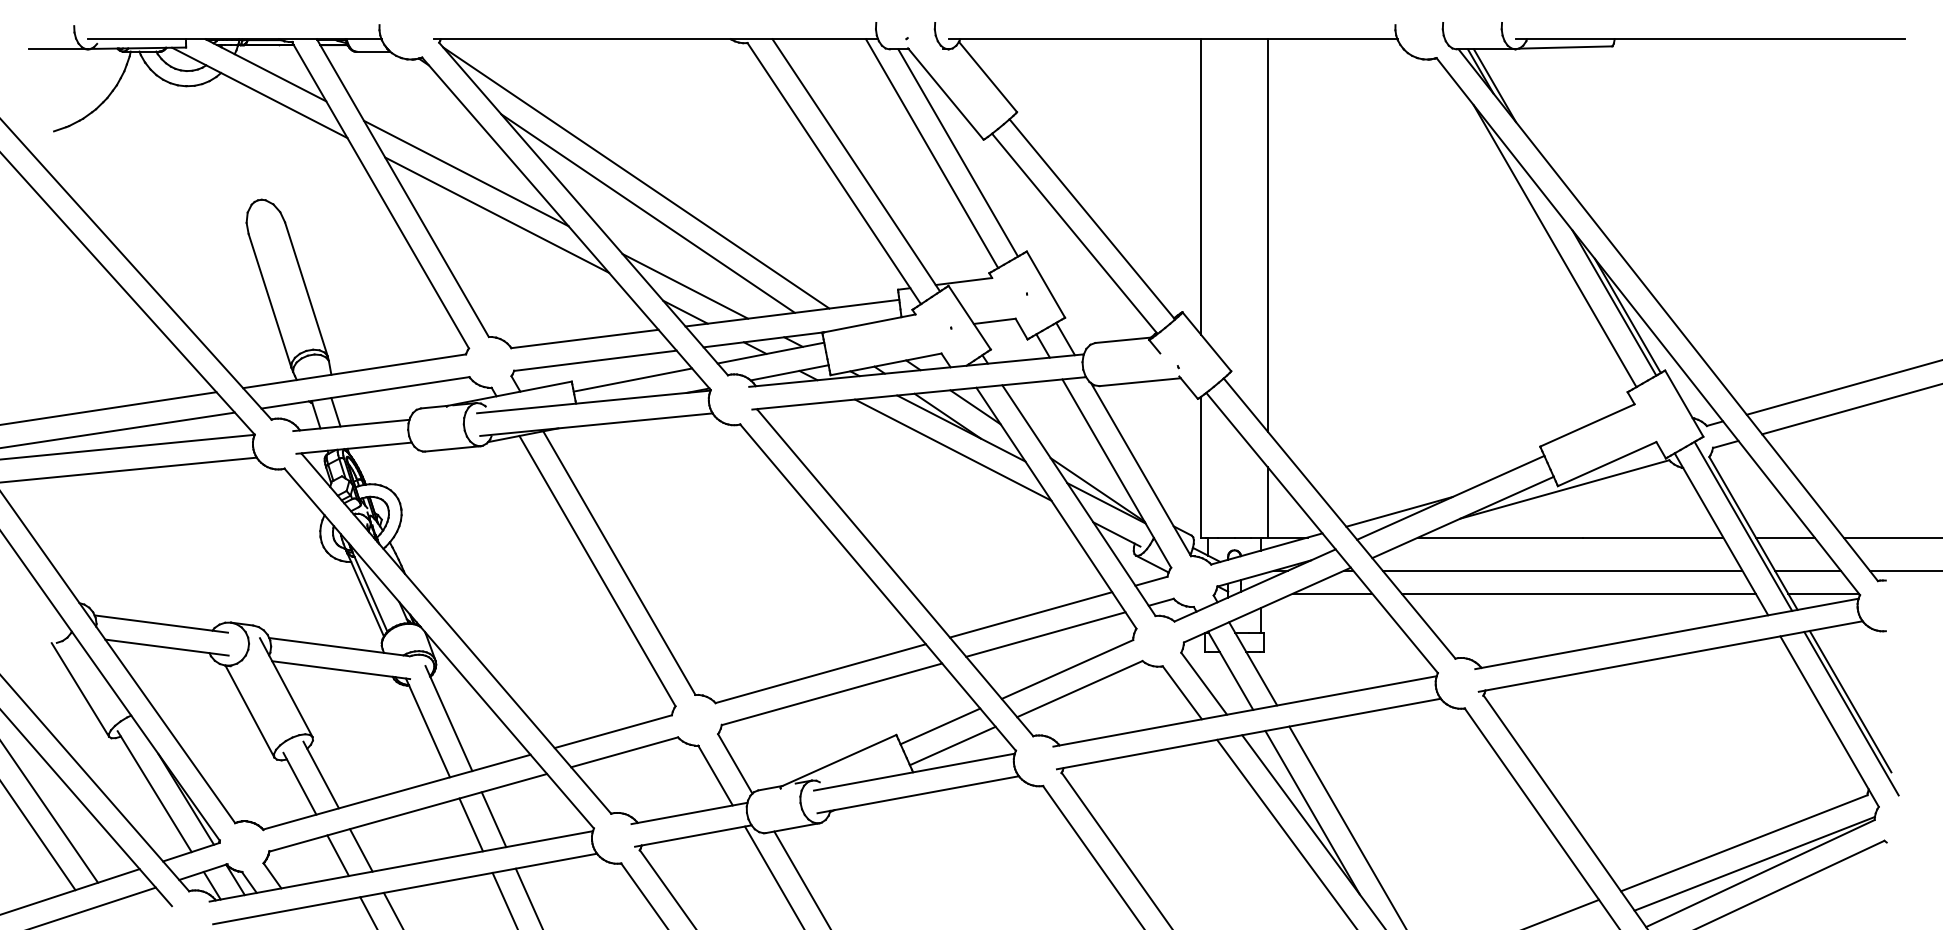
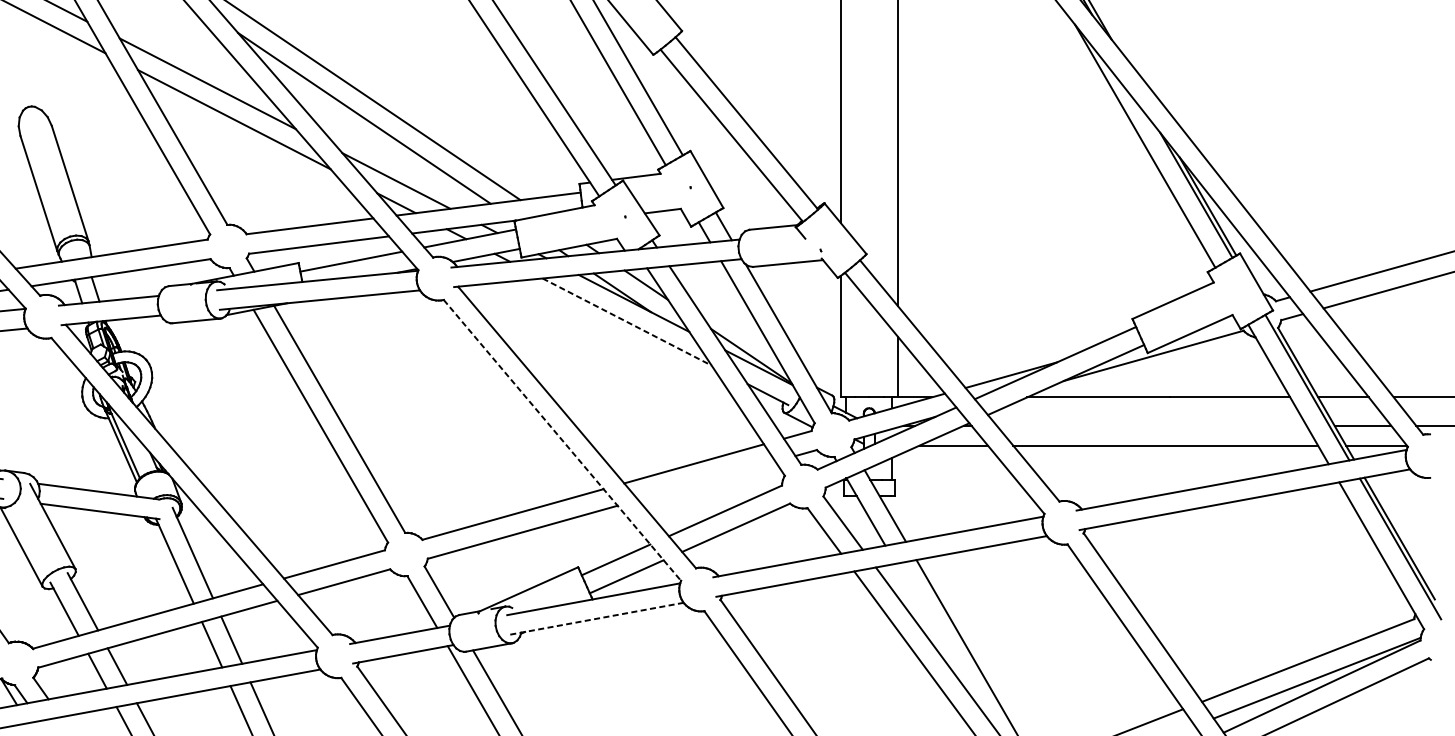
line: (953, 450) -> (627, 322), solid -> dashed
line: (1562, 570) -> (1151, 425), removed
line: (878, 587) -> (562, 440), solid -> dashed
line: (1045, 634) -> (706, 480), removed
line: (918, 794) -> (597, 618), solid -> dashed
line: (1312, 812) -> (936, 634), removed

